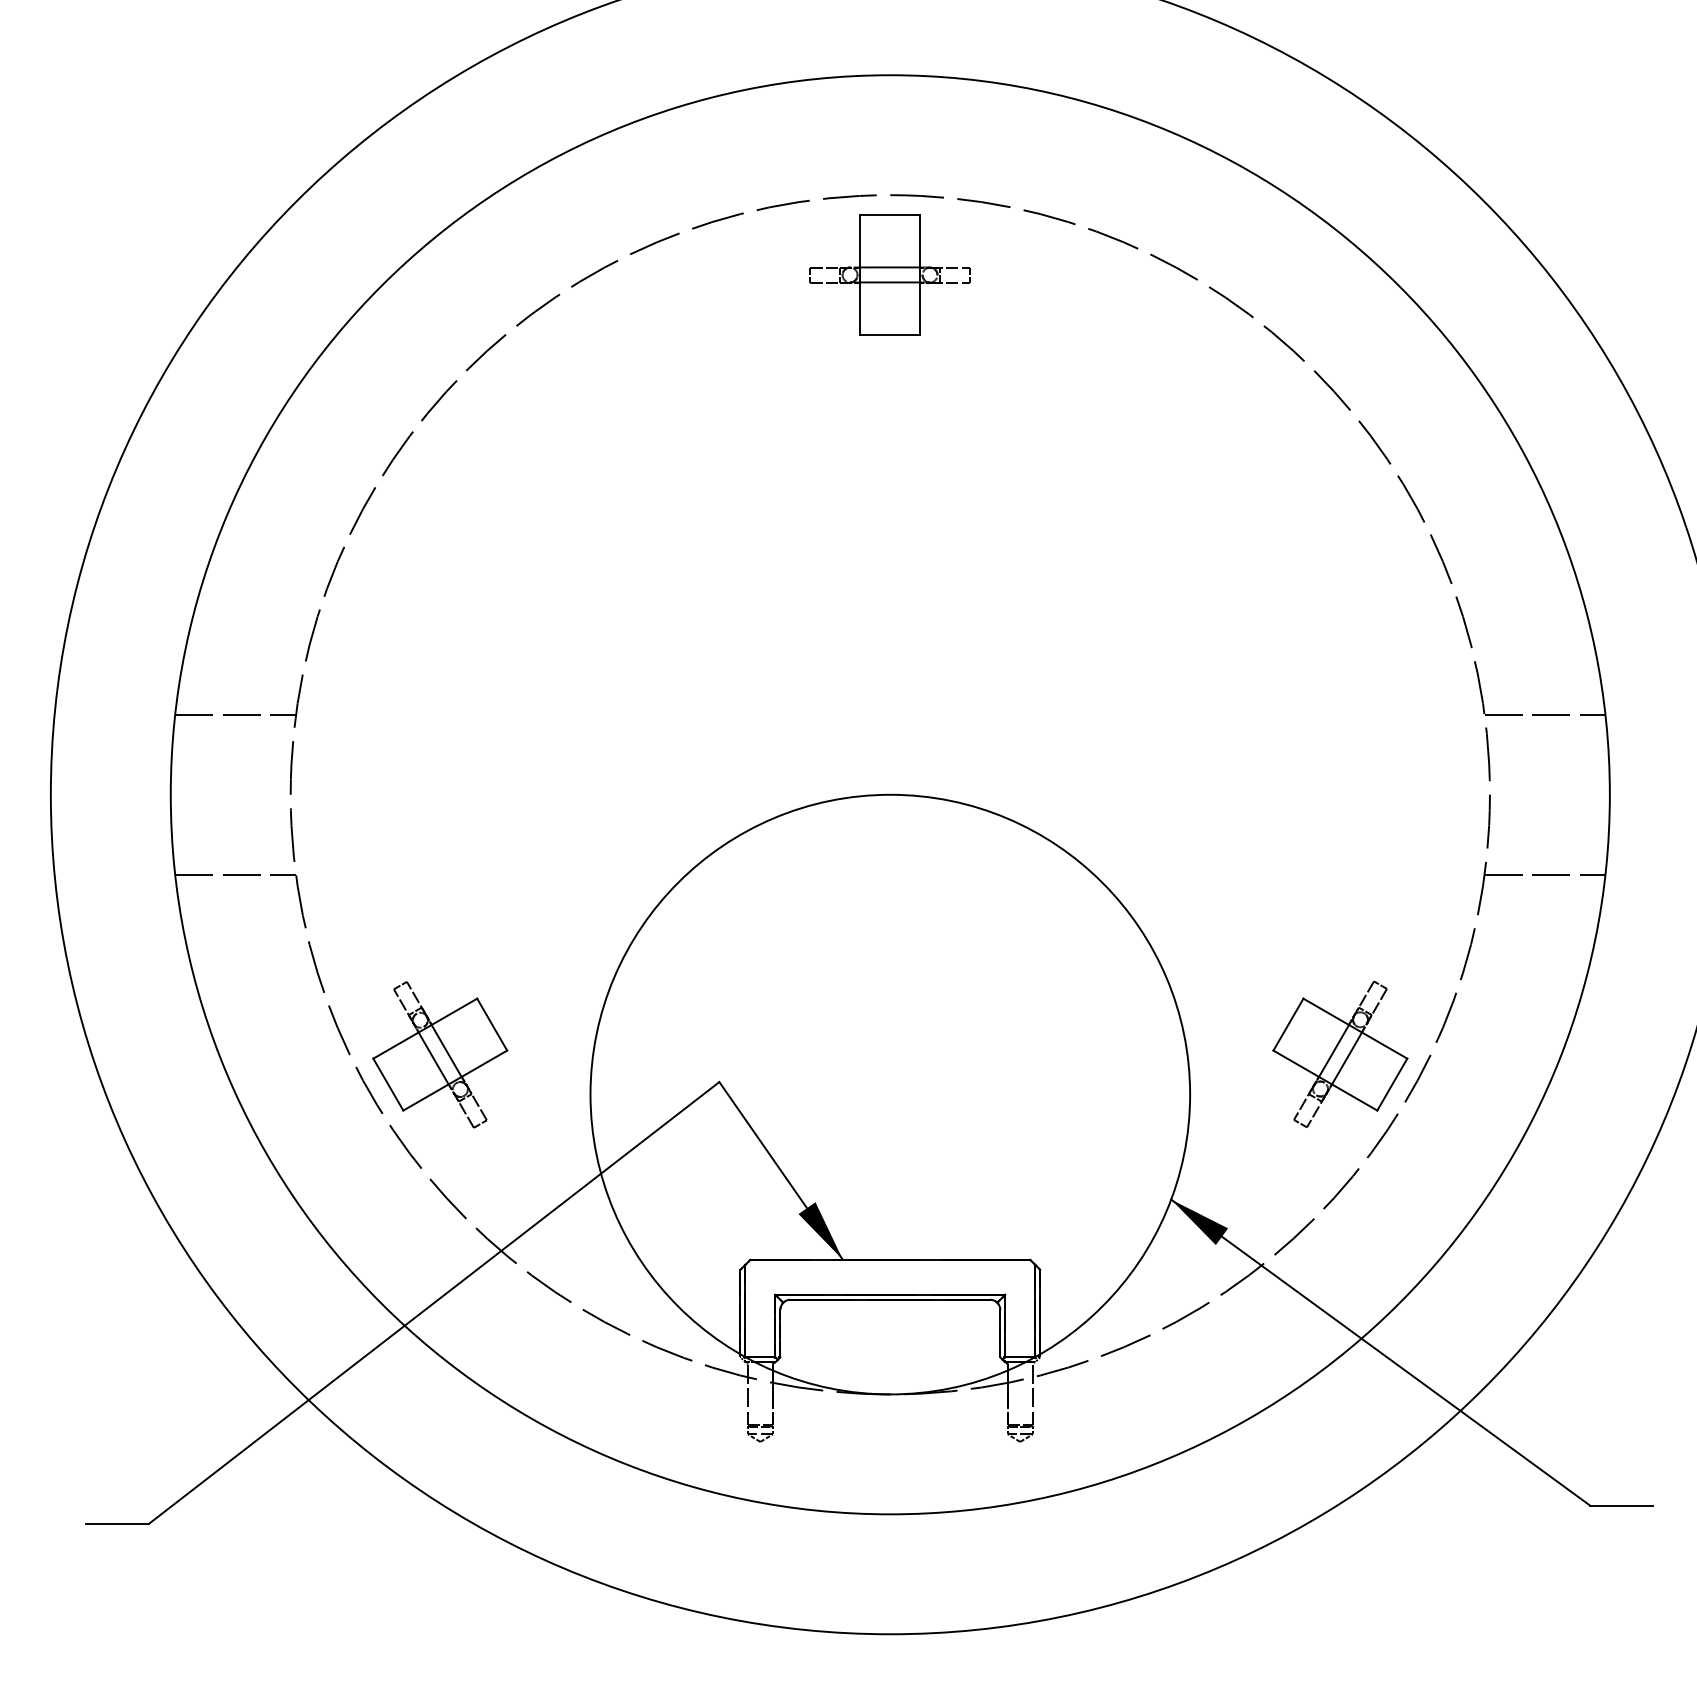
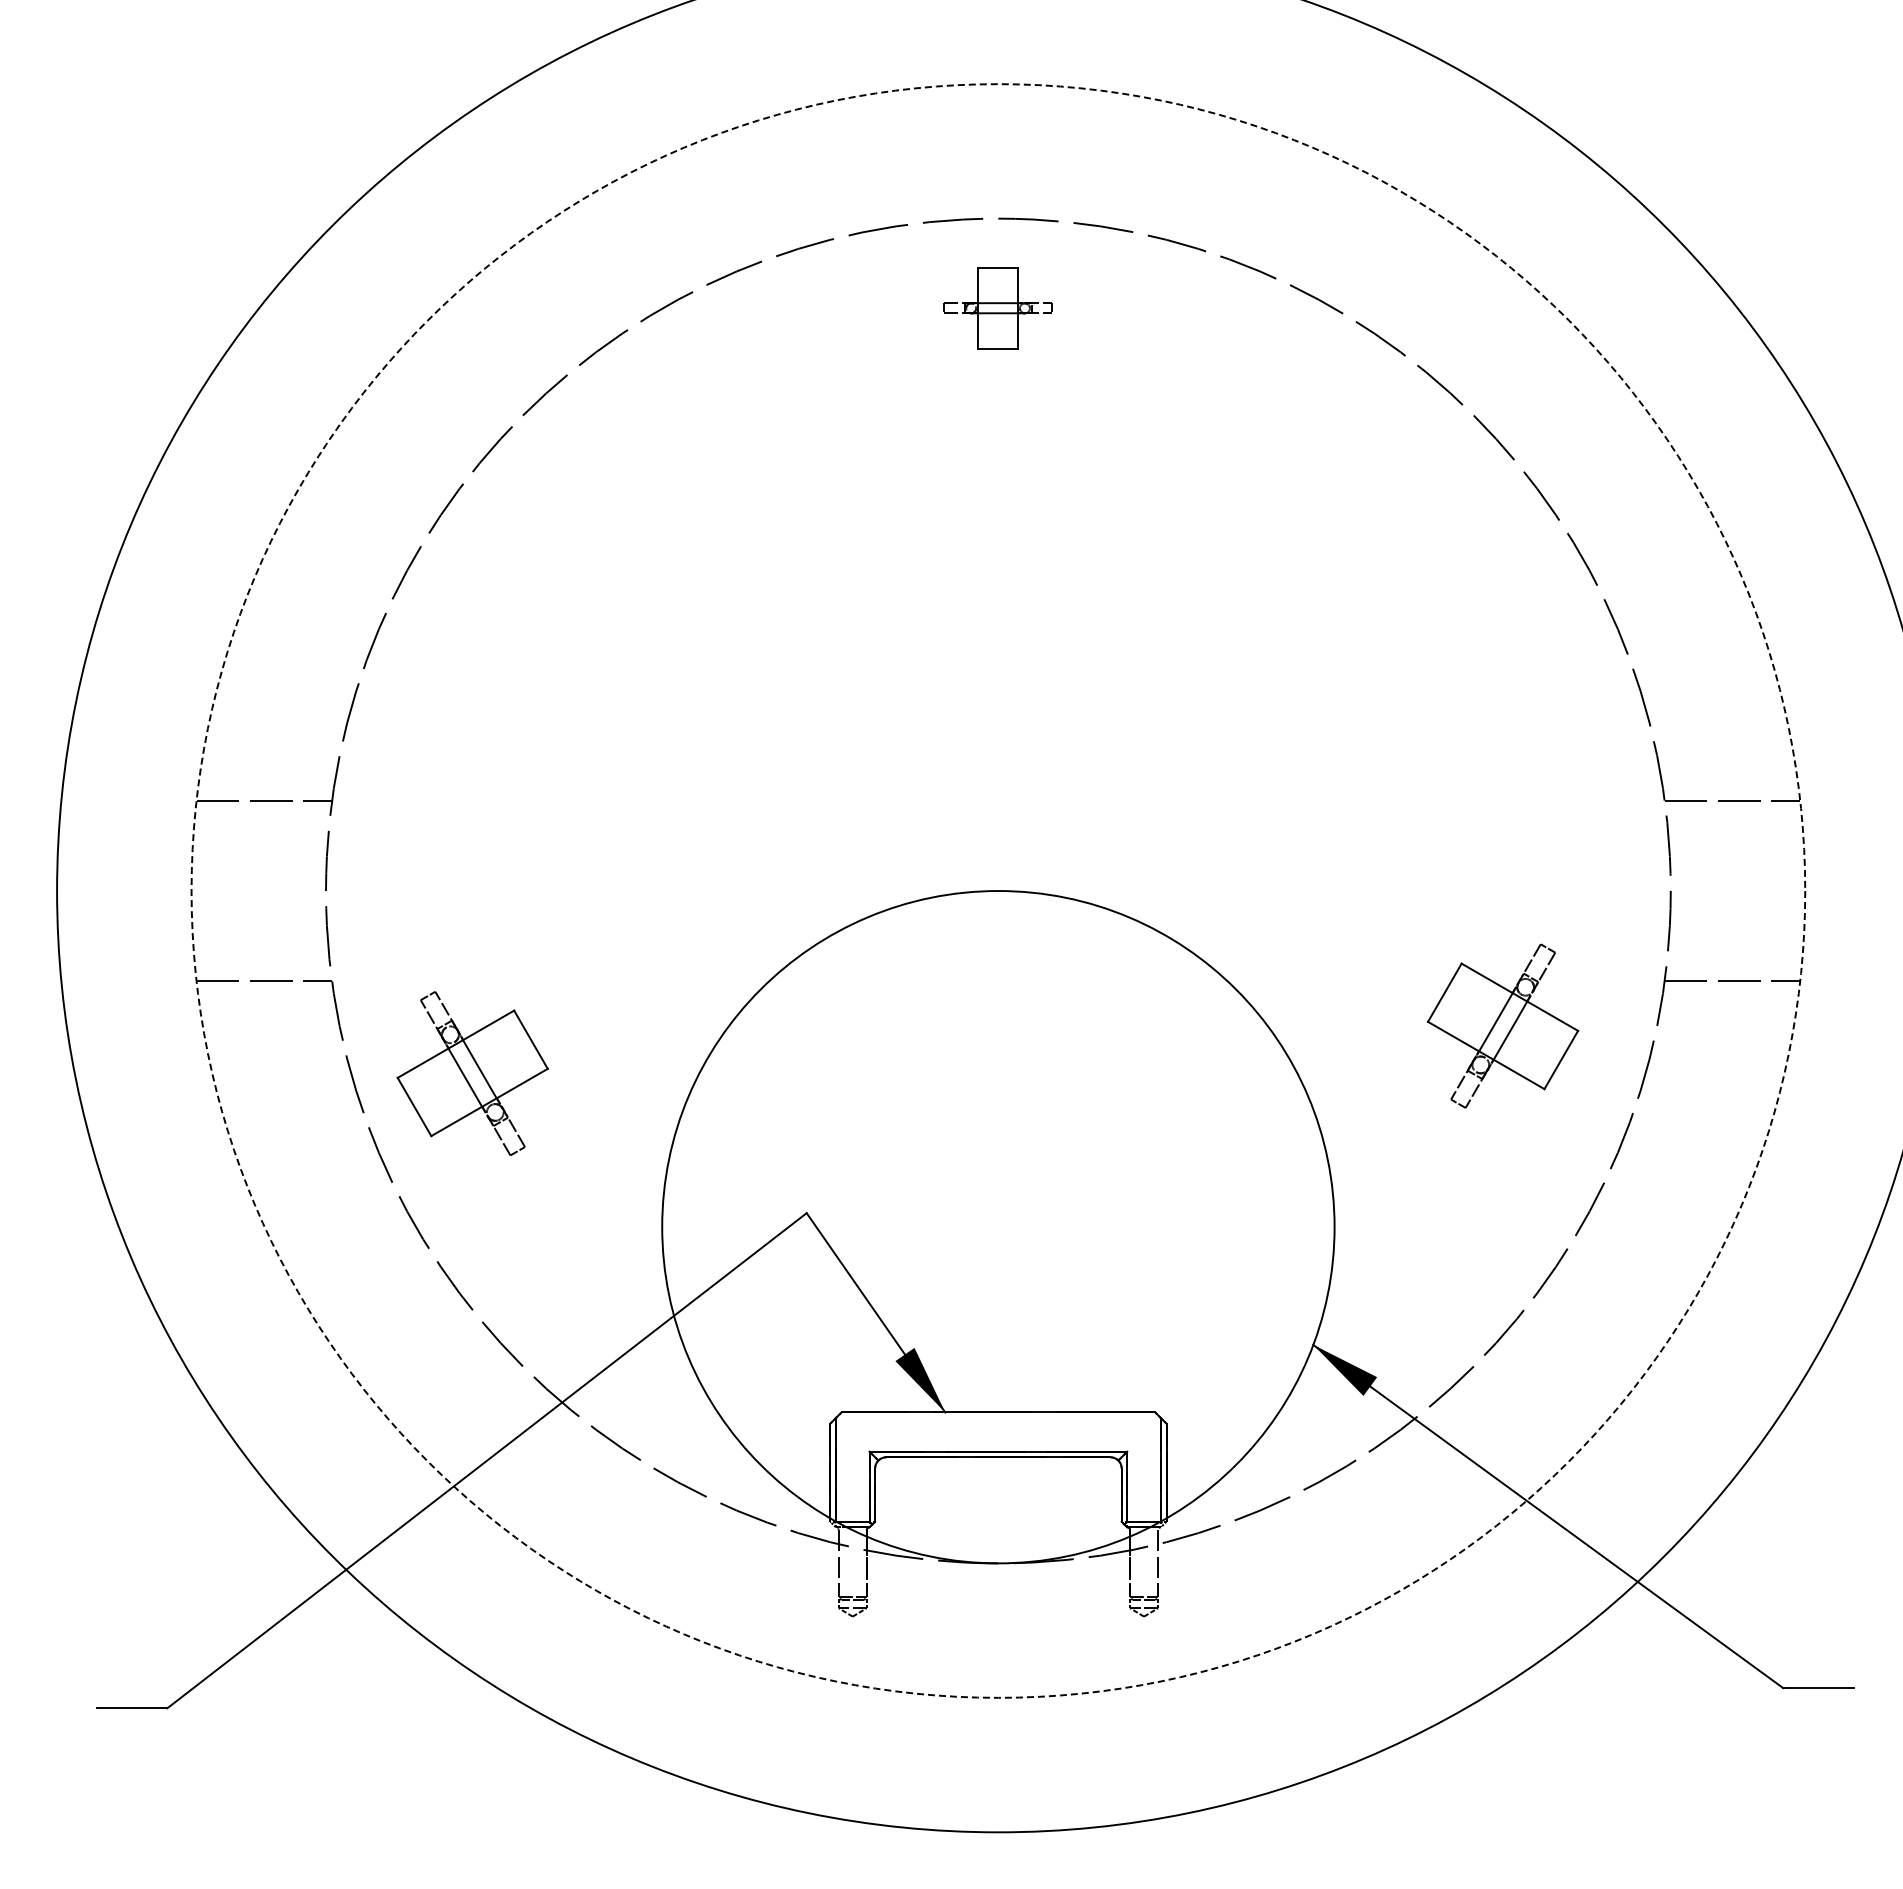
part: (889, 275) -> (997, 308), size x0.6
circle: (890, 794) -> (998, 890), solid -> dashed
part: (1339, 1053) -> (1502, 1025), moved
part: (440, 1054) -> (472, 1073), moved

